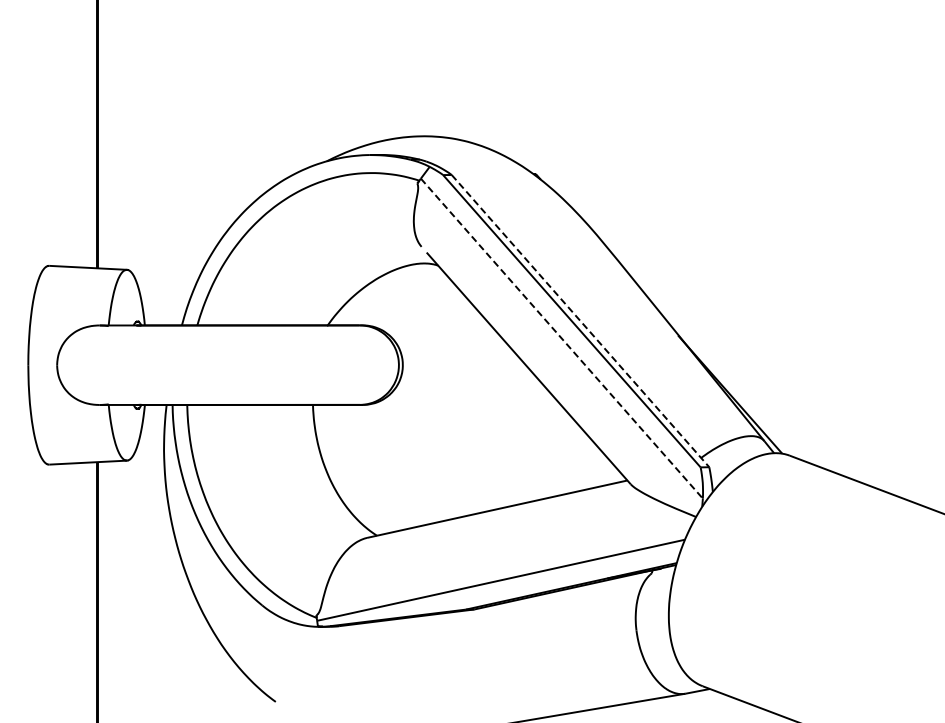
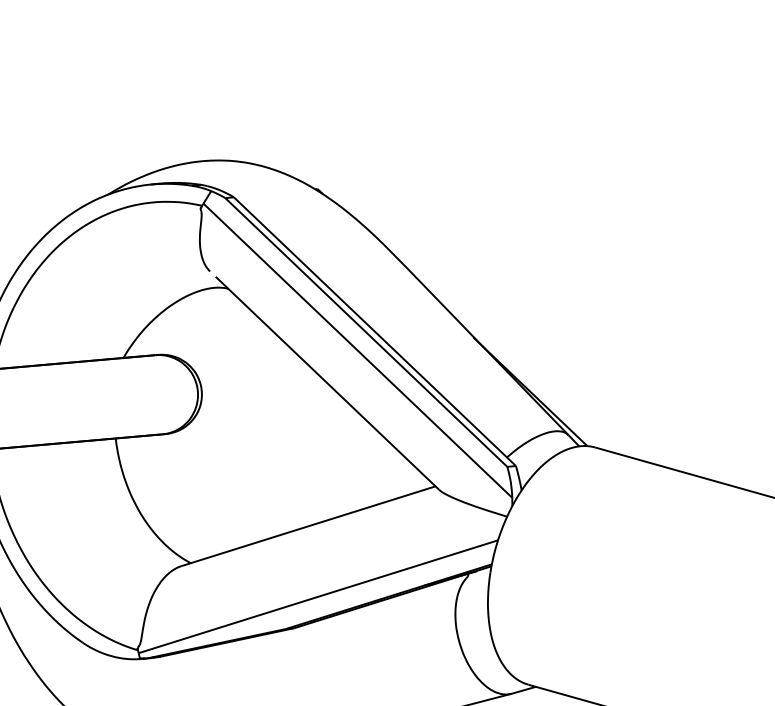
line: (580, 321) -> (374, 332), dashed -> solid
line: (562, 339) -> (358, 351), dashed -> solid

